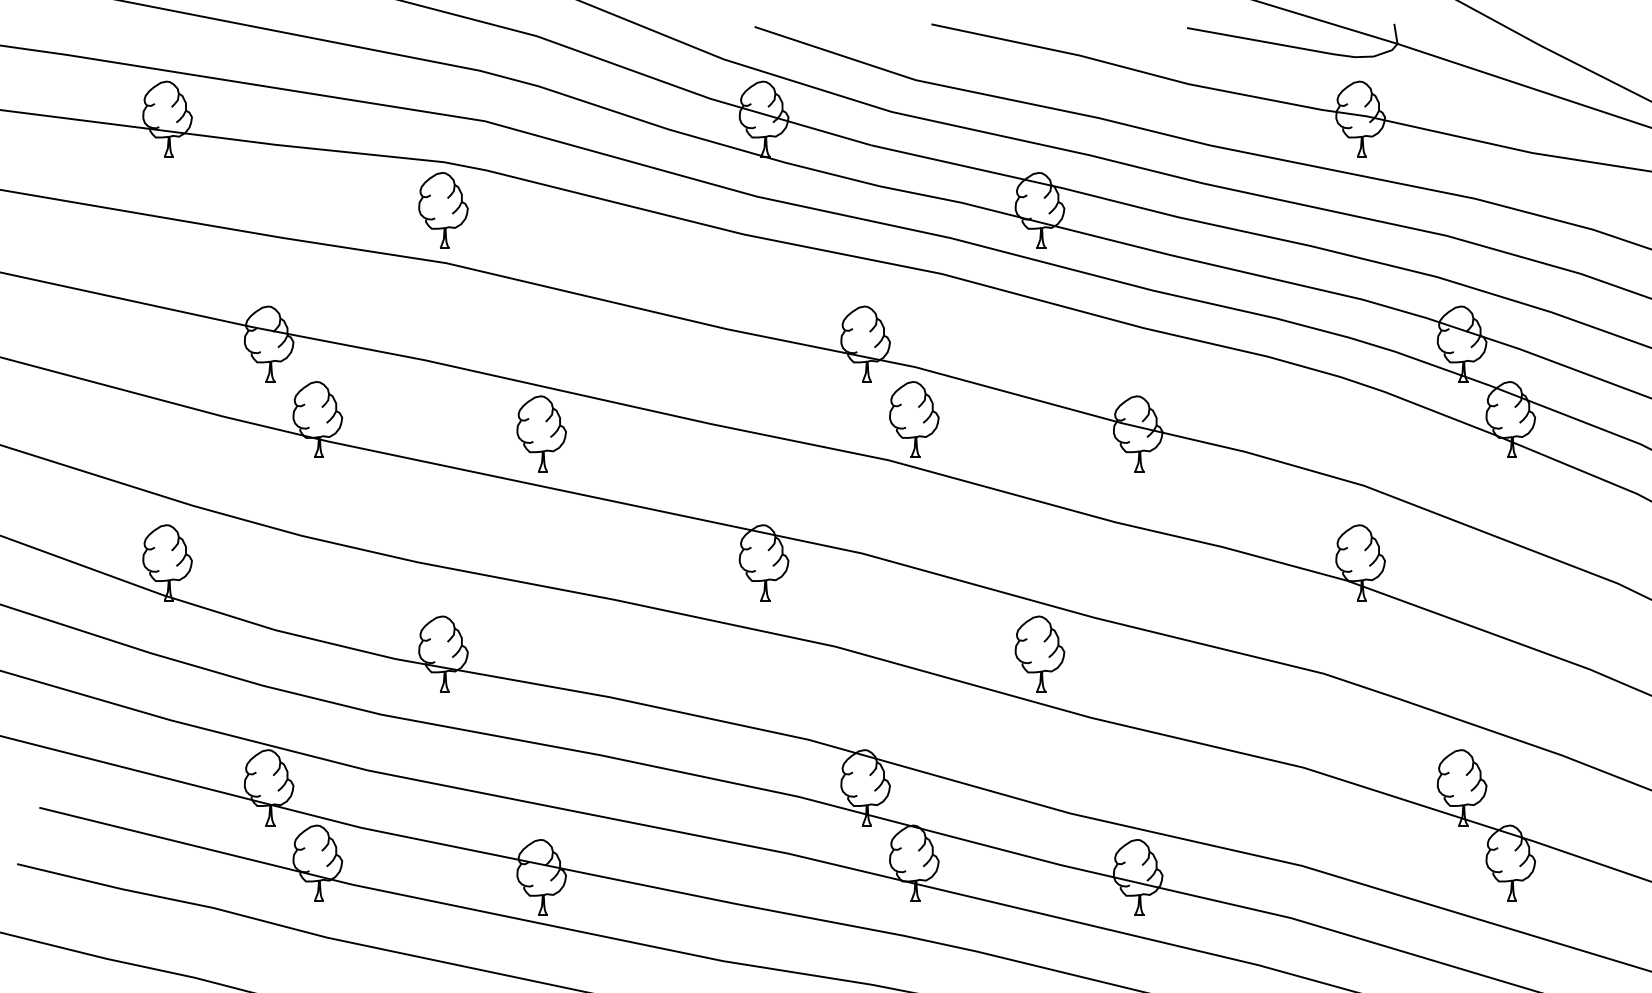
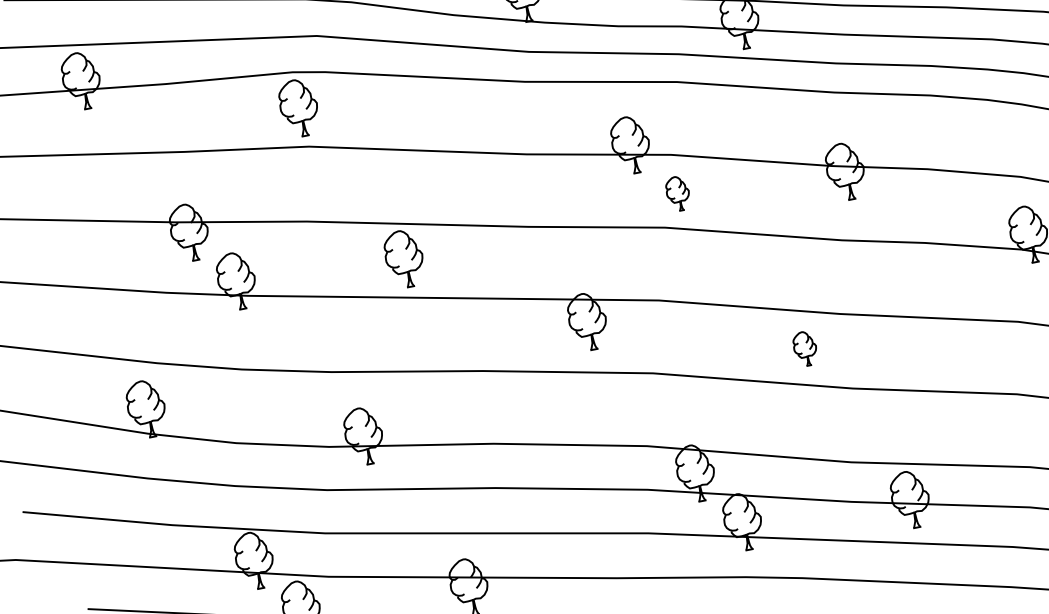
part: (914, 419) -> (678, 193), size x0.6
part: (1039, 653) -> (804, 348), size x0.6

